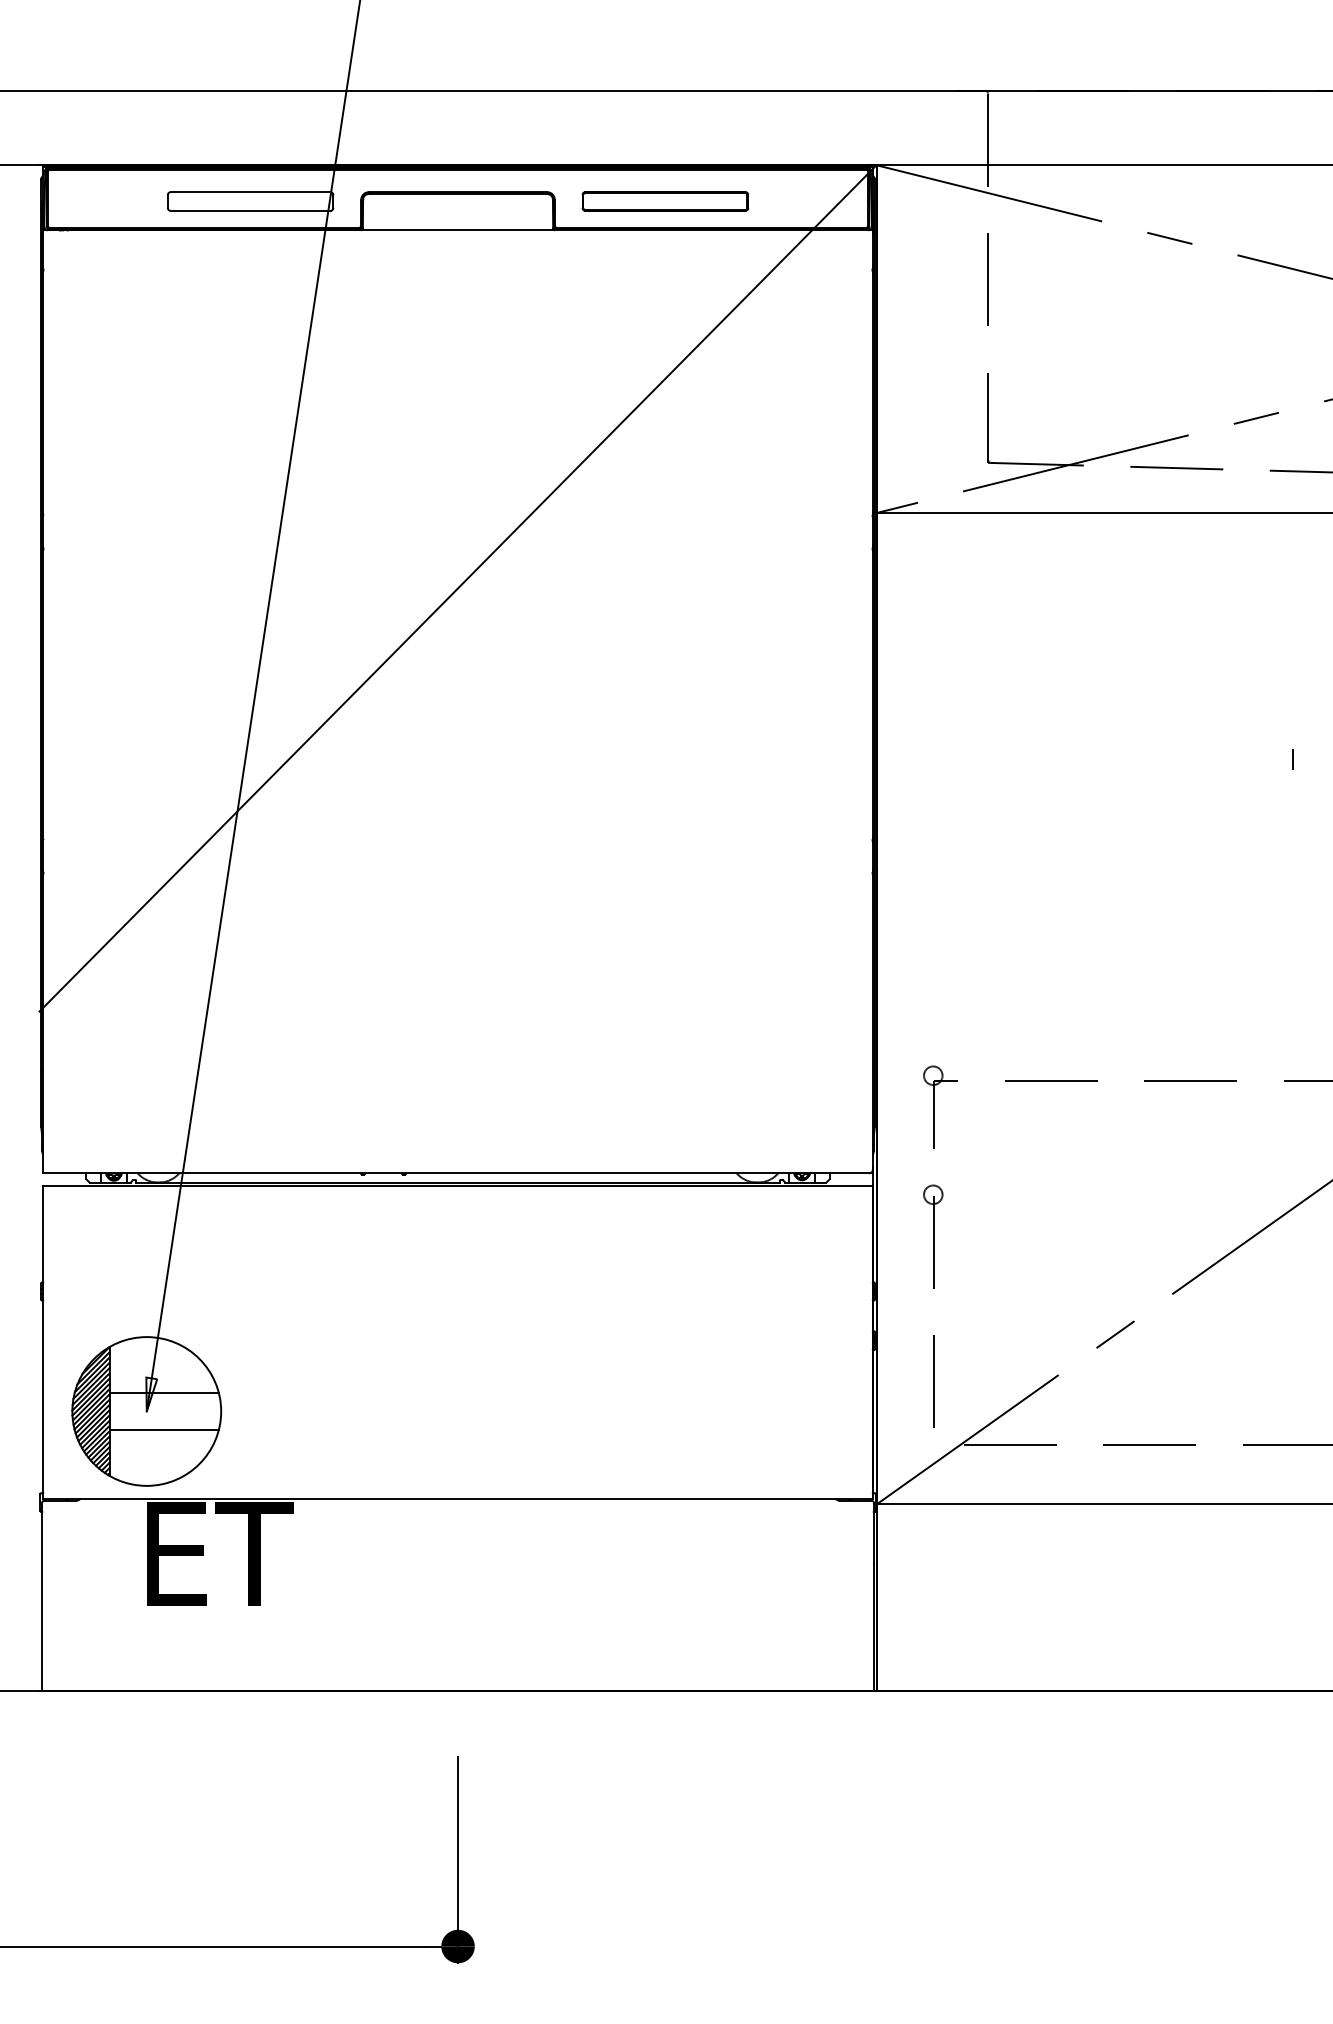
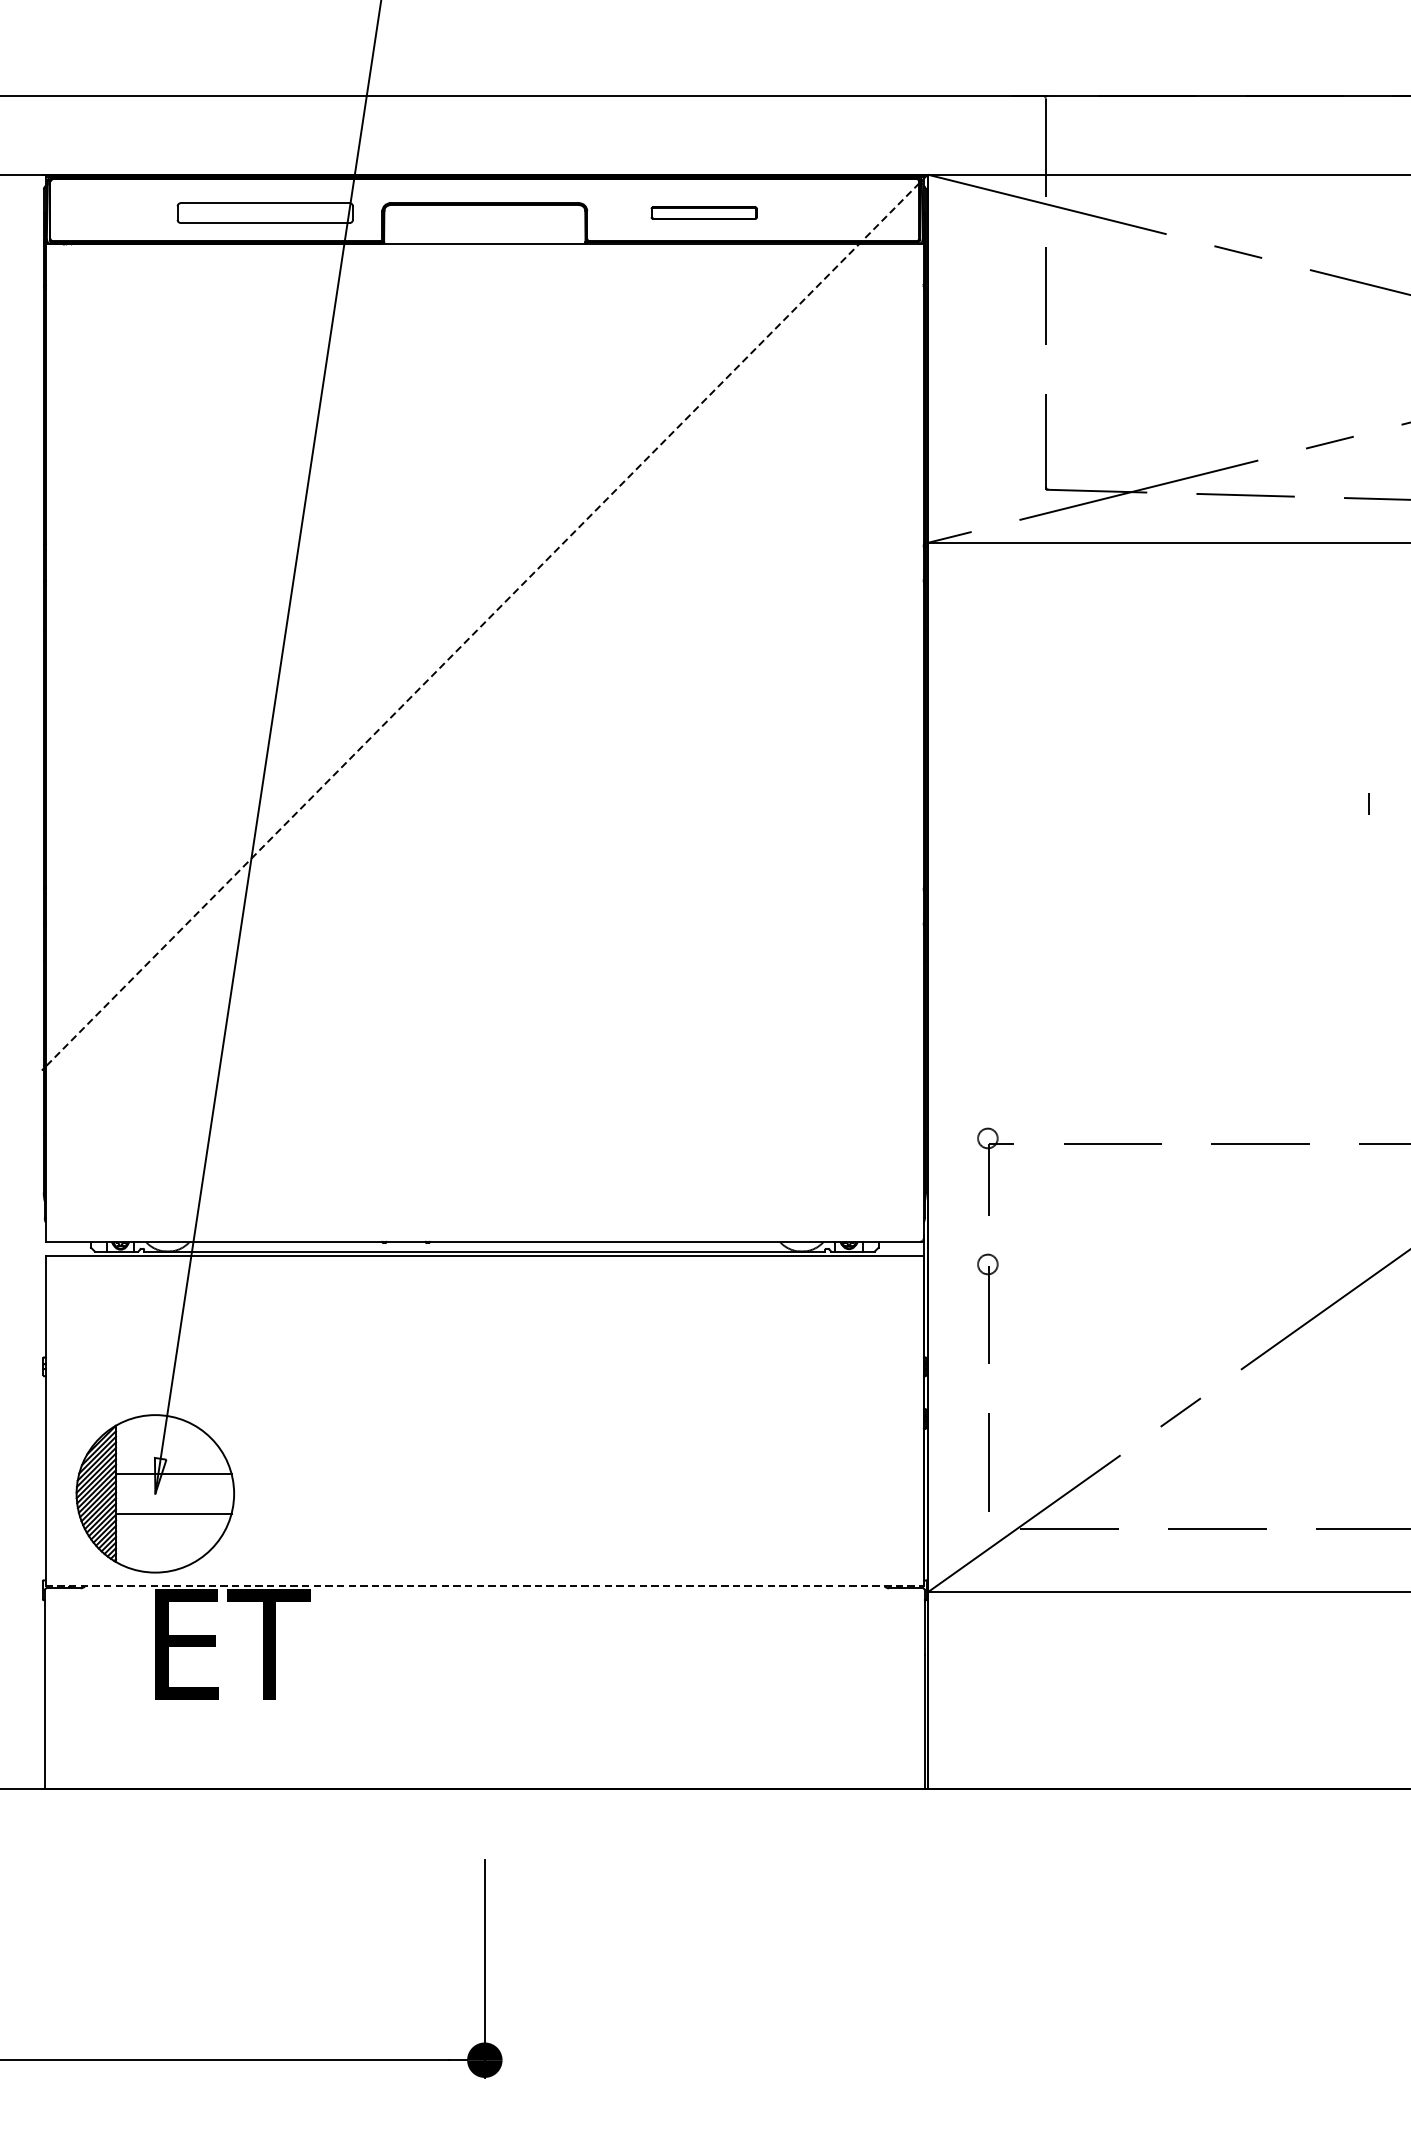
part: (664, 201) -> (703, 213), size x0.6
line: (457, 588) -> (484, 622), solid -> dashed
line: (458, 1498) -> (485, 1585), solid -> dashed

